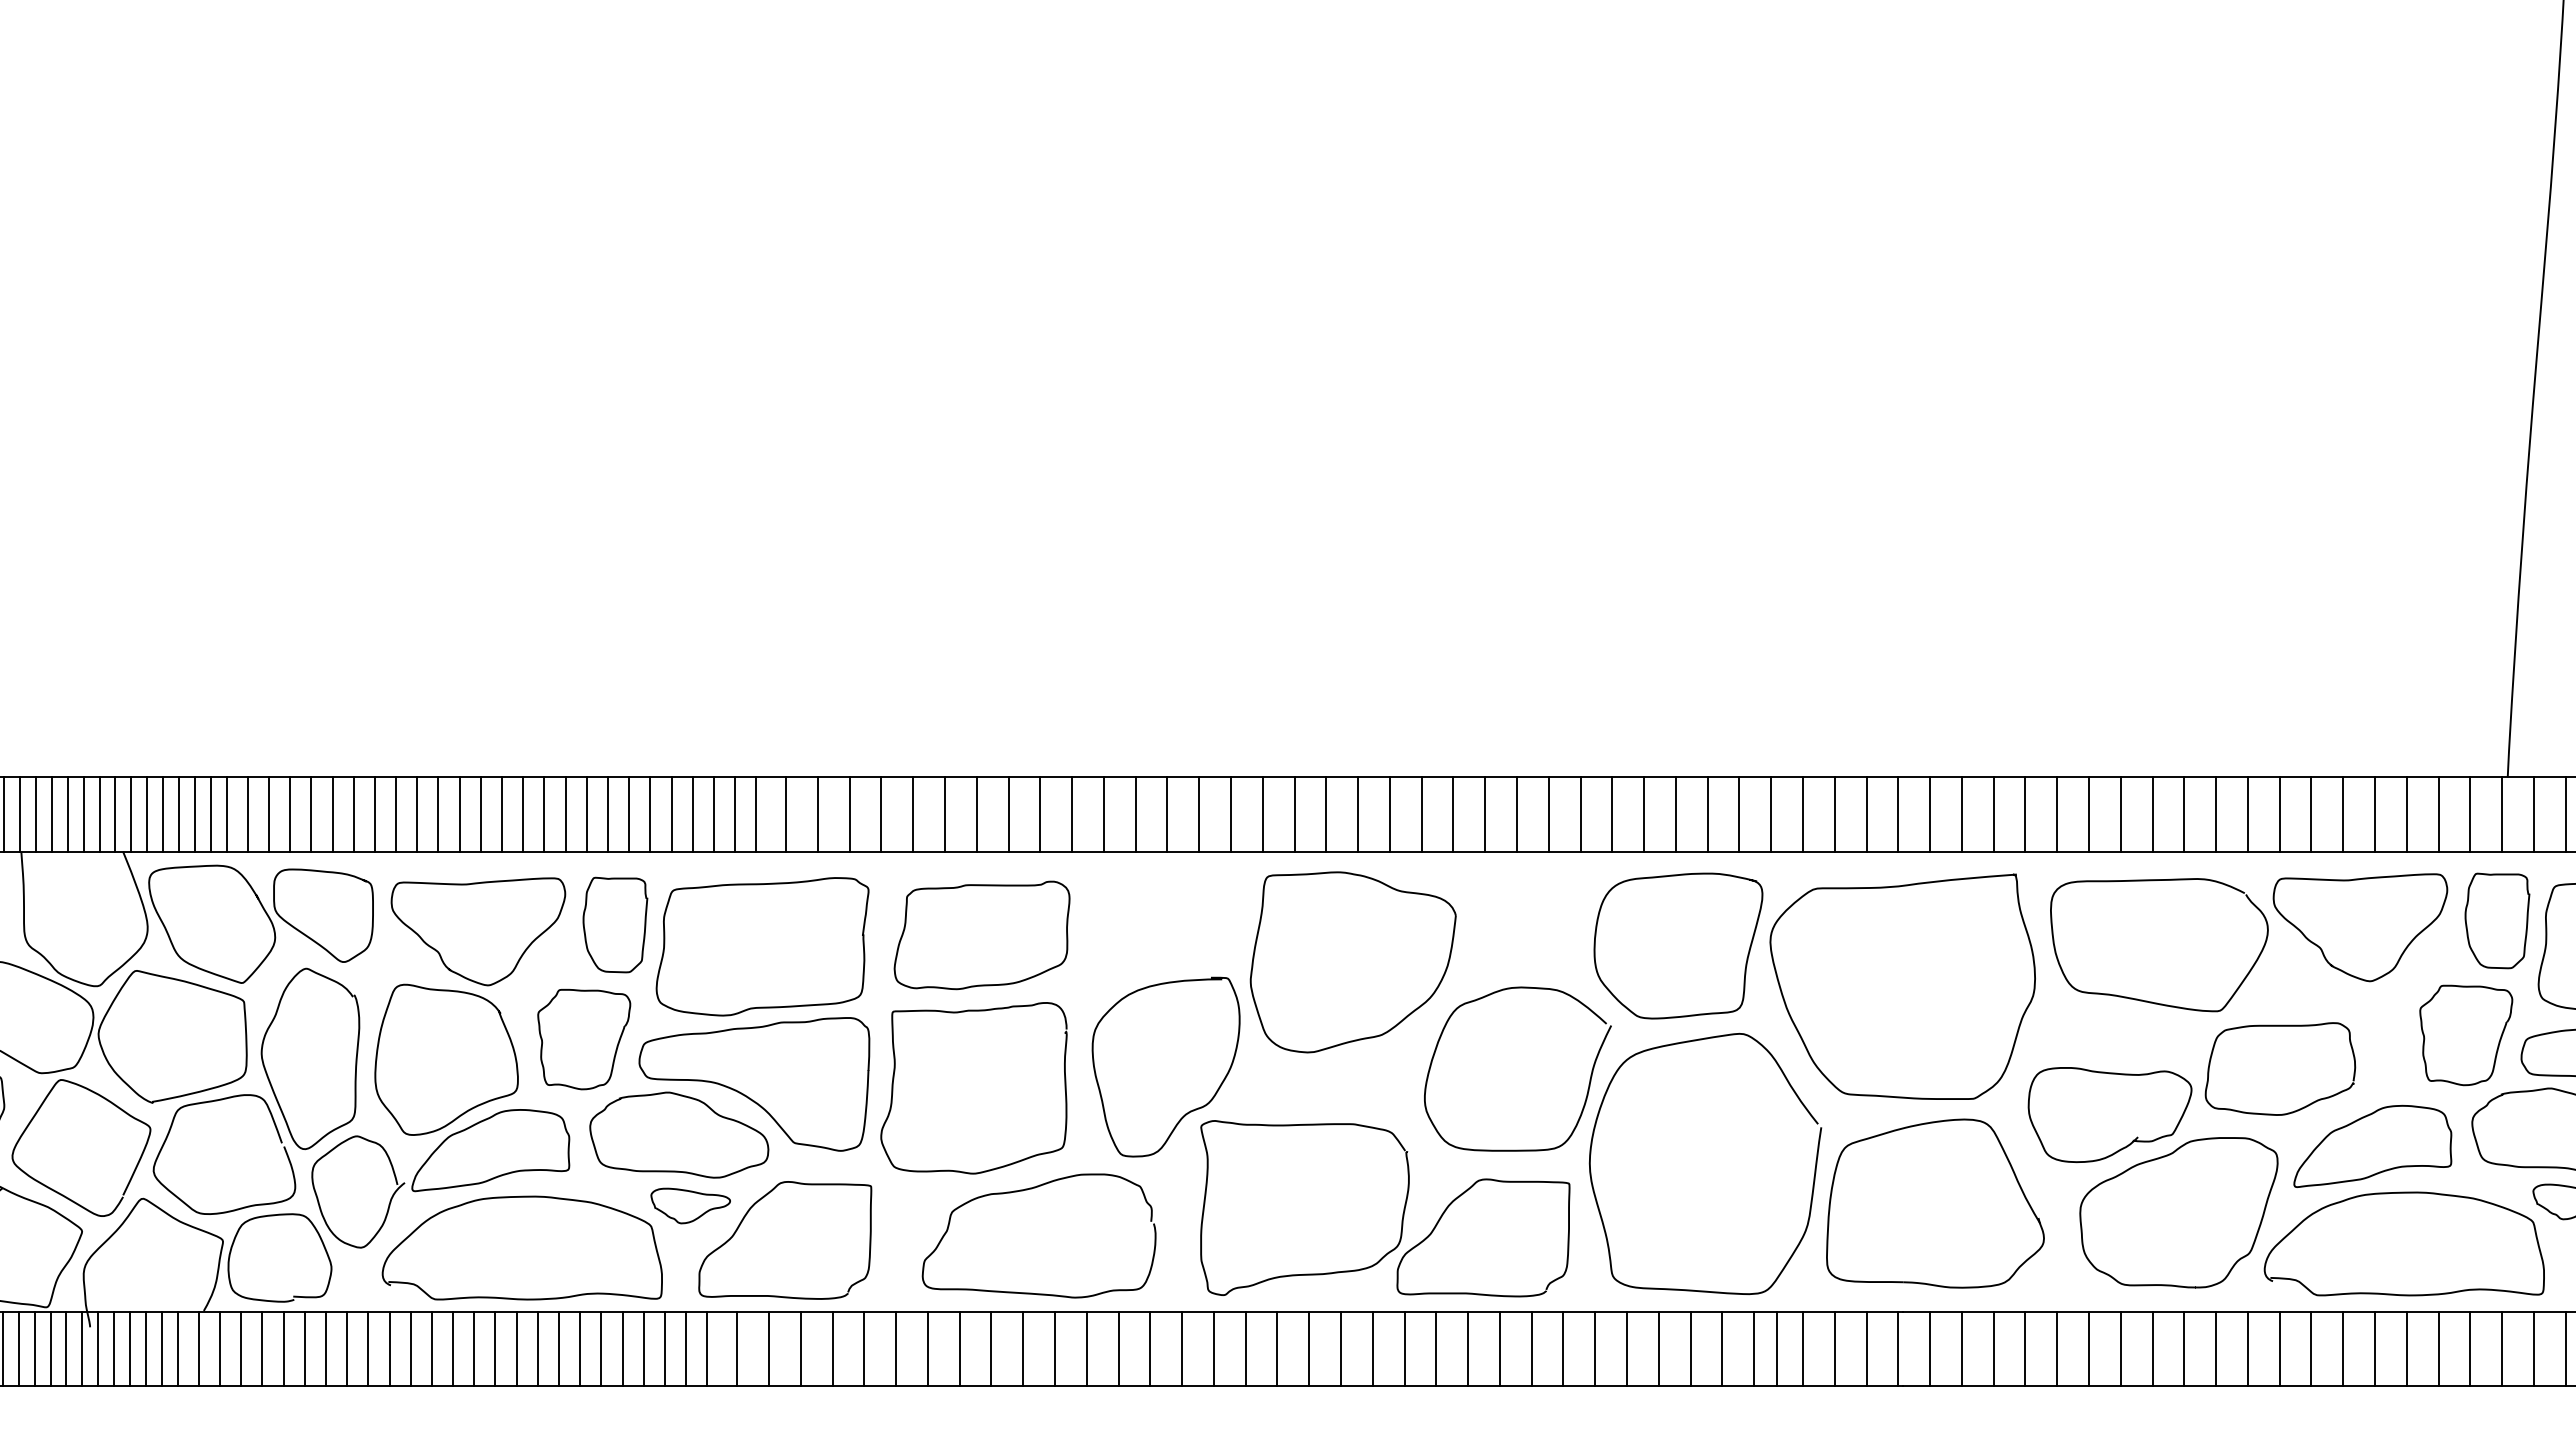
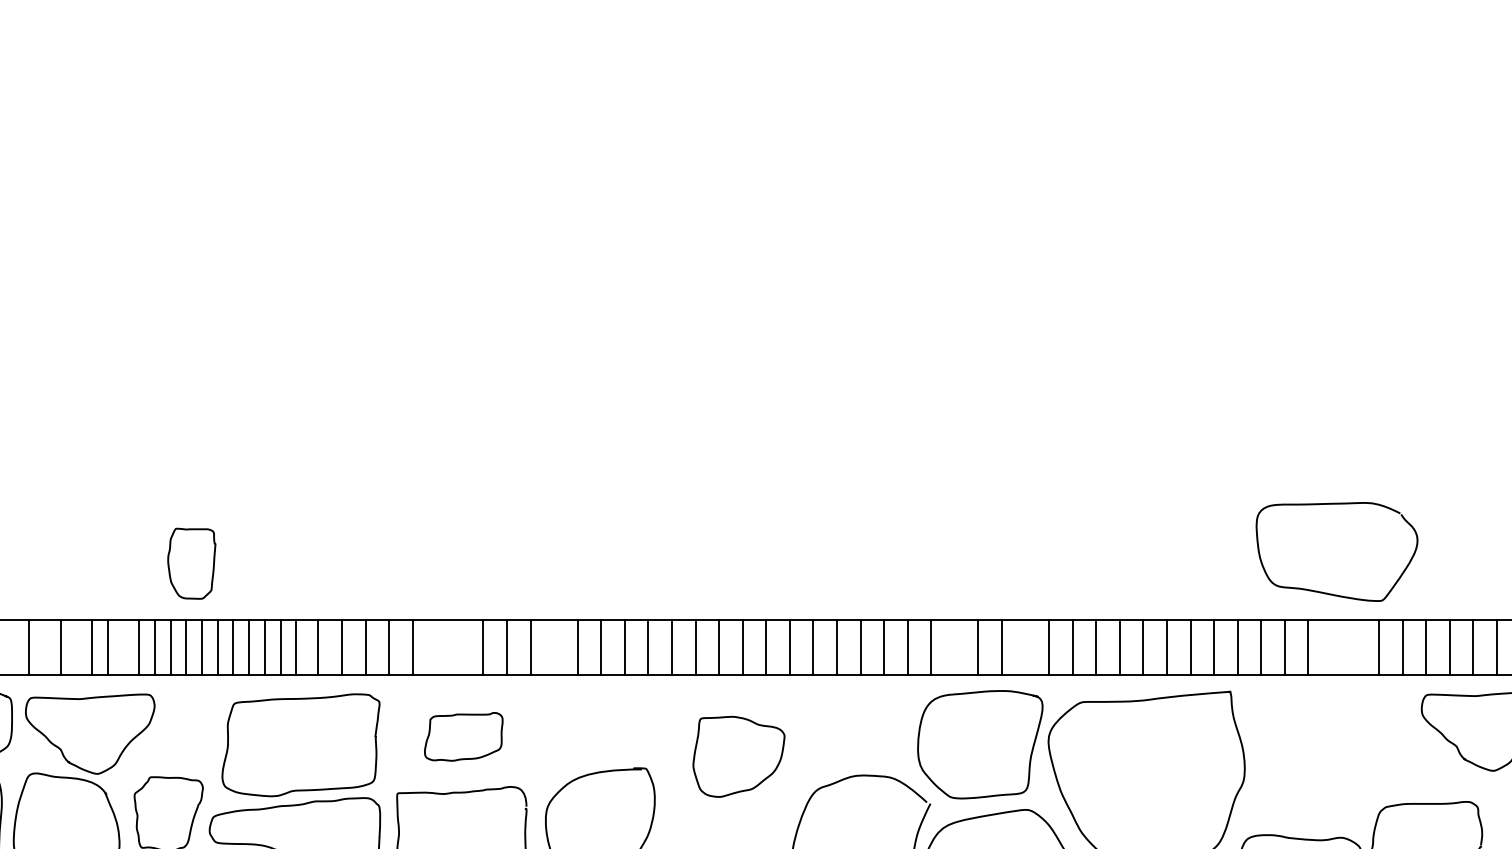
line: (374, 814) -> (13, 647), removed
line: (417, 814) -> (45, 647), removed
line: (459, 814) -> (76, 647), removed
line: (523, 814) -> (123, 647), removed
line: (945, 814) -> (436, 647), removed
line: (976, 814) -> (459, 647), removed
line: (1103, 814) -> (553, 647), removed
line: (1644, 814) -> (955, 647), removed
line: (1739, 814) -> (1025, 647), removed
line: (2152, 814) -> (1331, 647), removed
line: (2184, 814) -> (1355, 647), removed
curve: (644, 924) -> (213, 563), moved
part: (981, 935) -> (463, 736), size x0.6
part: (1352, 962) -> (738, 756), size x0.6
curve: (2147, 1000) -> (1328, 593), moved

